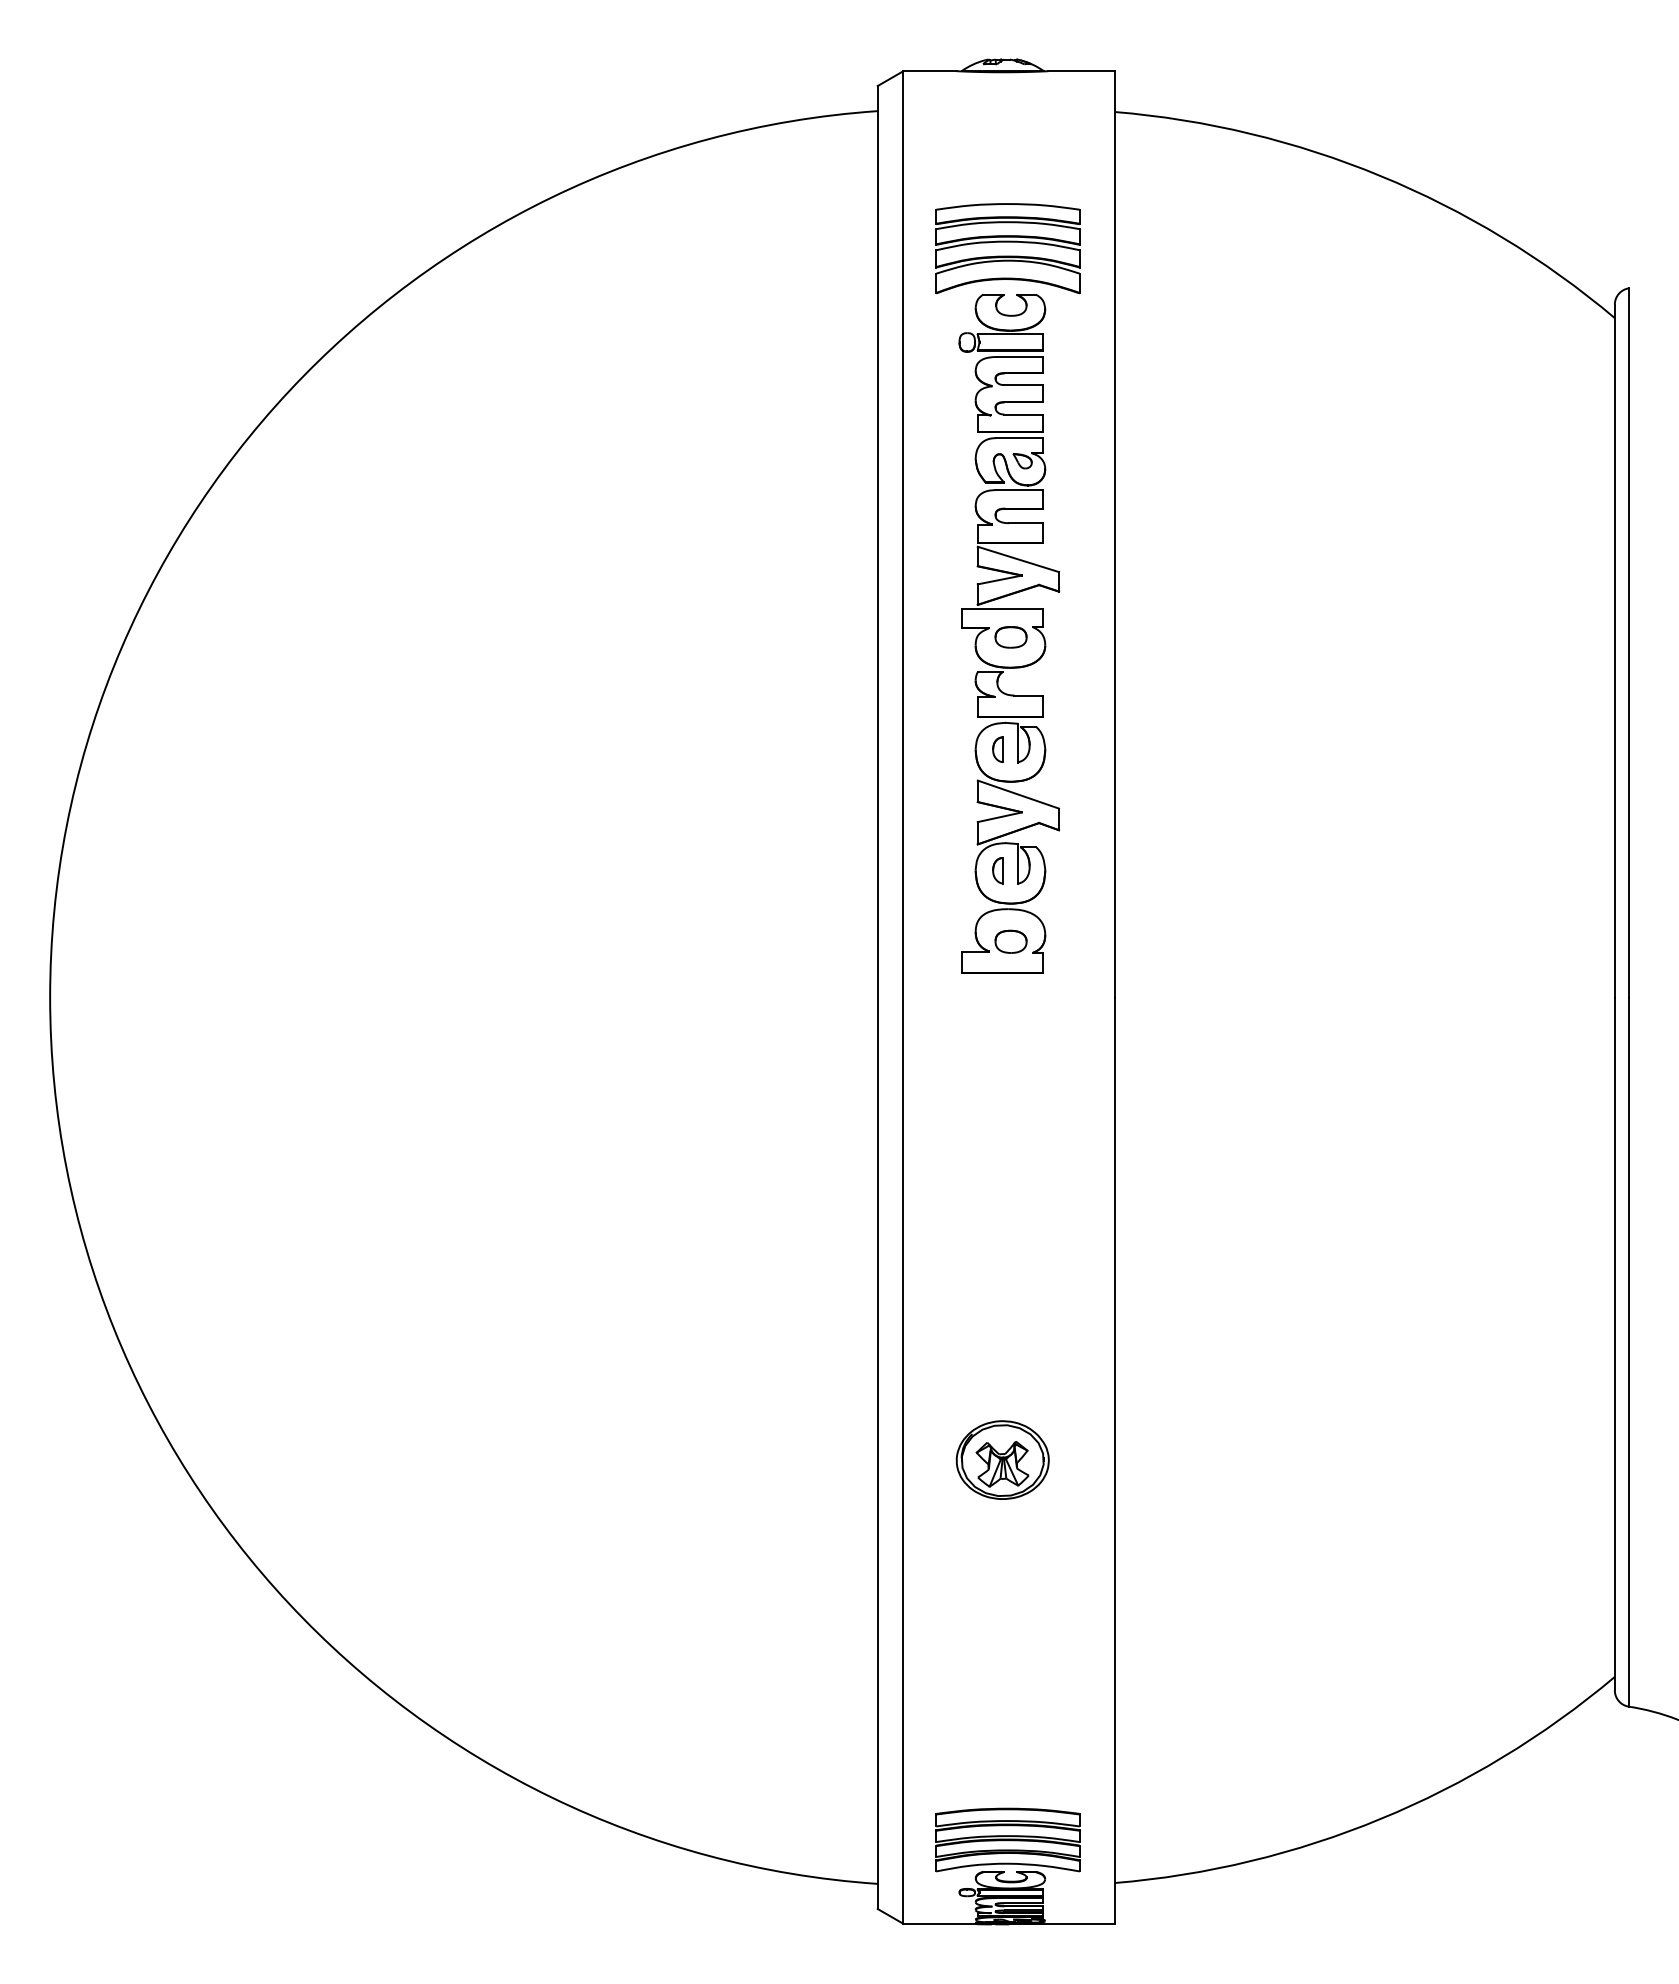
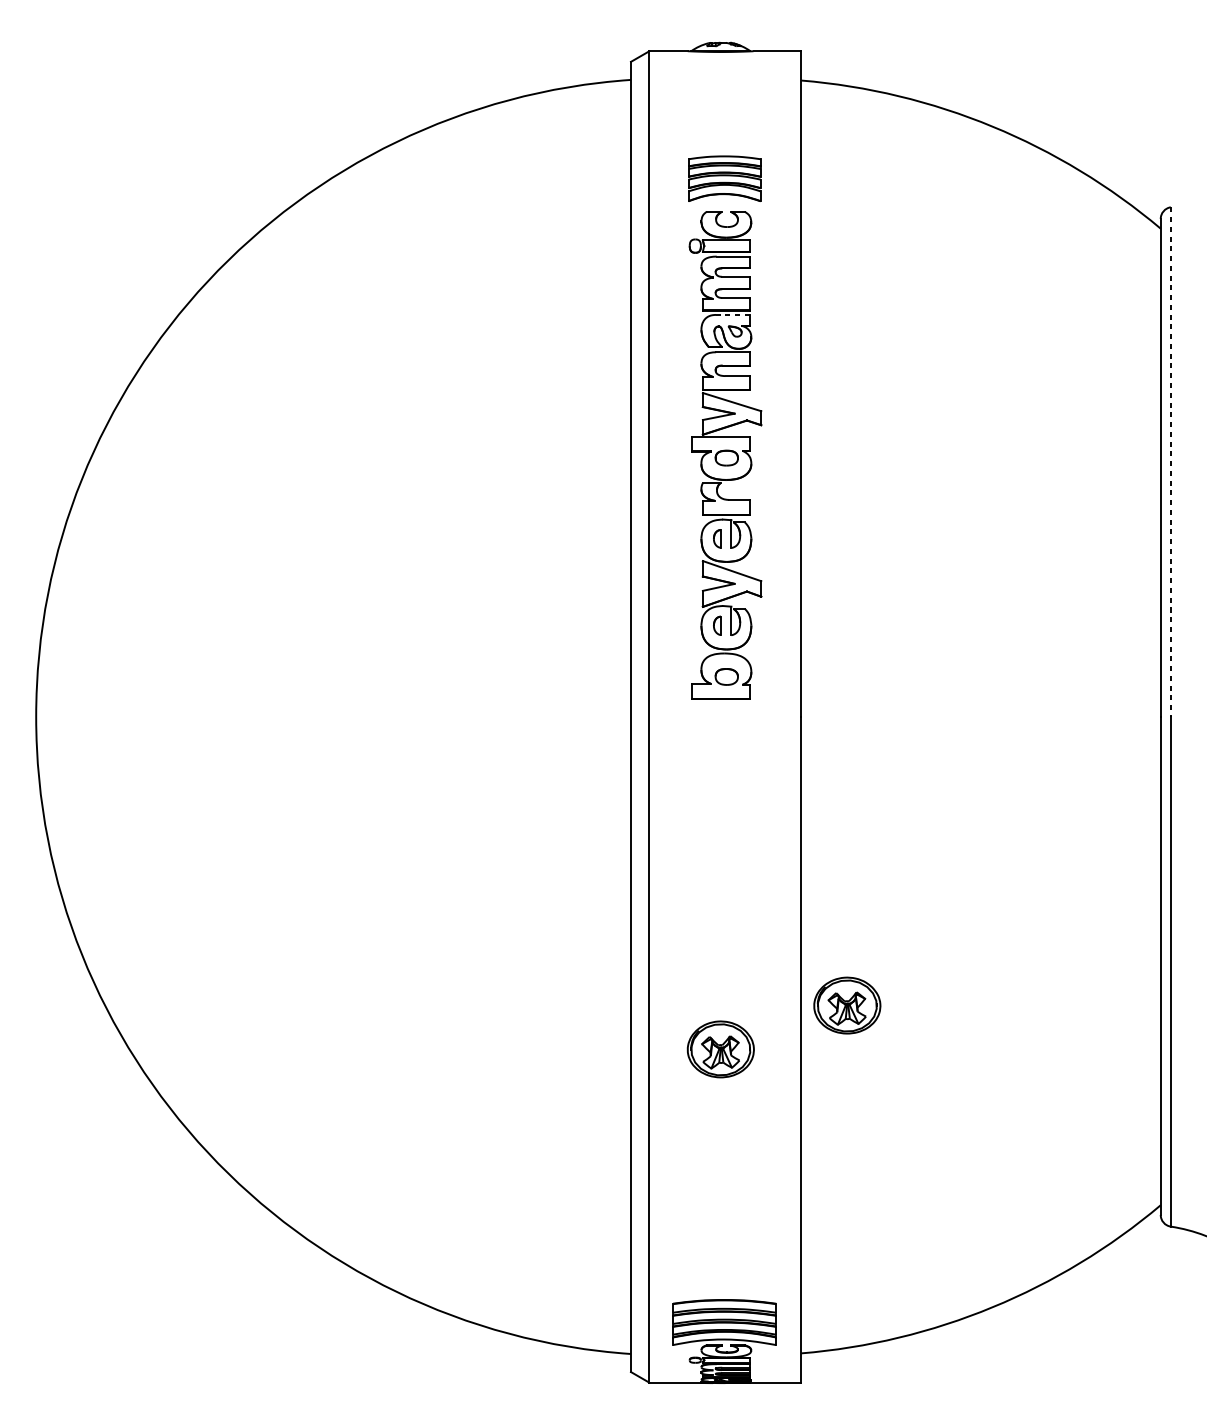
part: (1007, 248) -> (724, 178), size x0.7
line: (1019, 438) -> (732, 315), solid -> dashed
line: (1628, 642) -> (1170, 461), solid -> dashed
part: (1178, 1398) -> (847, 1005), added

